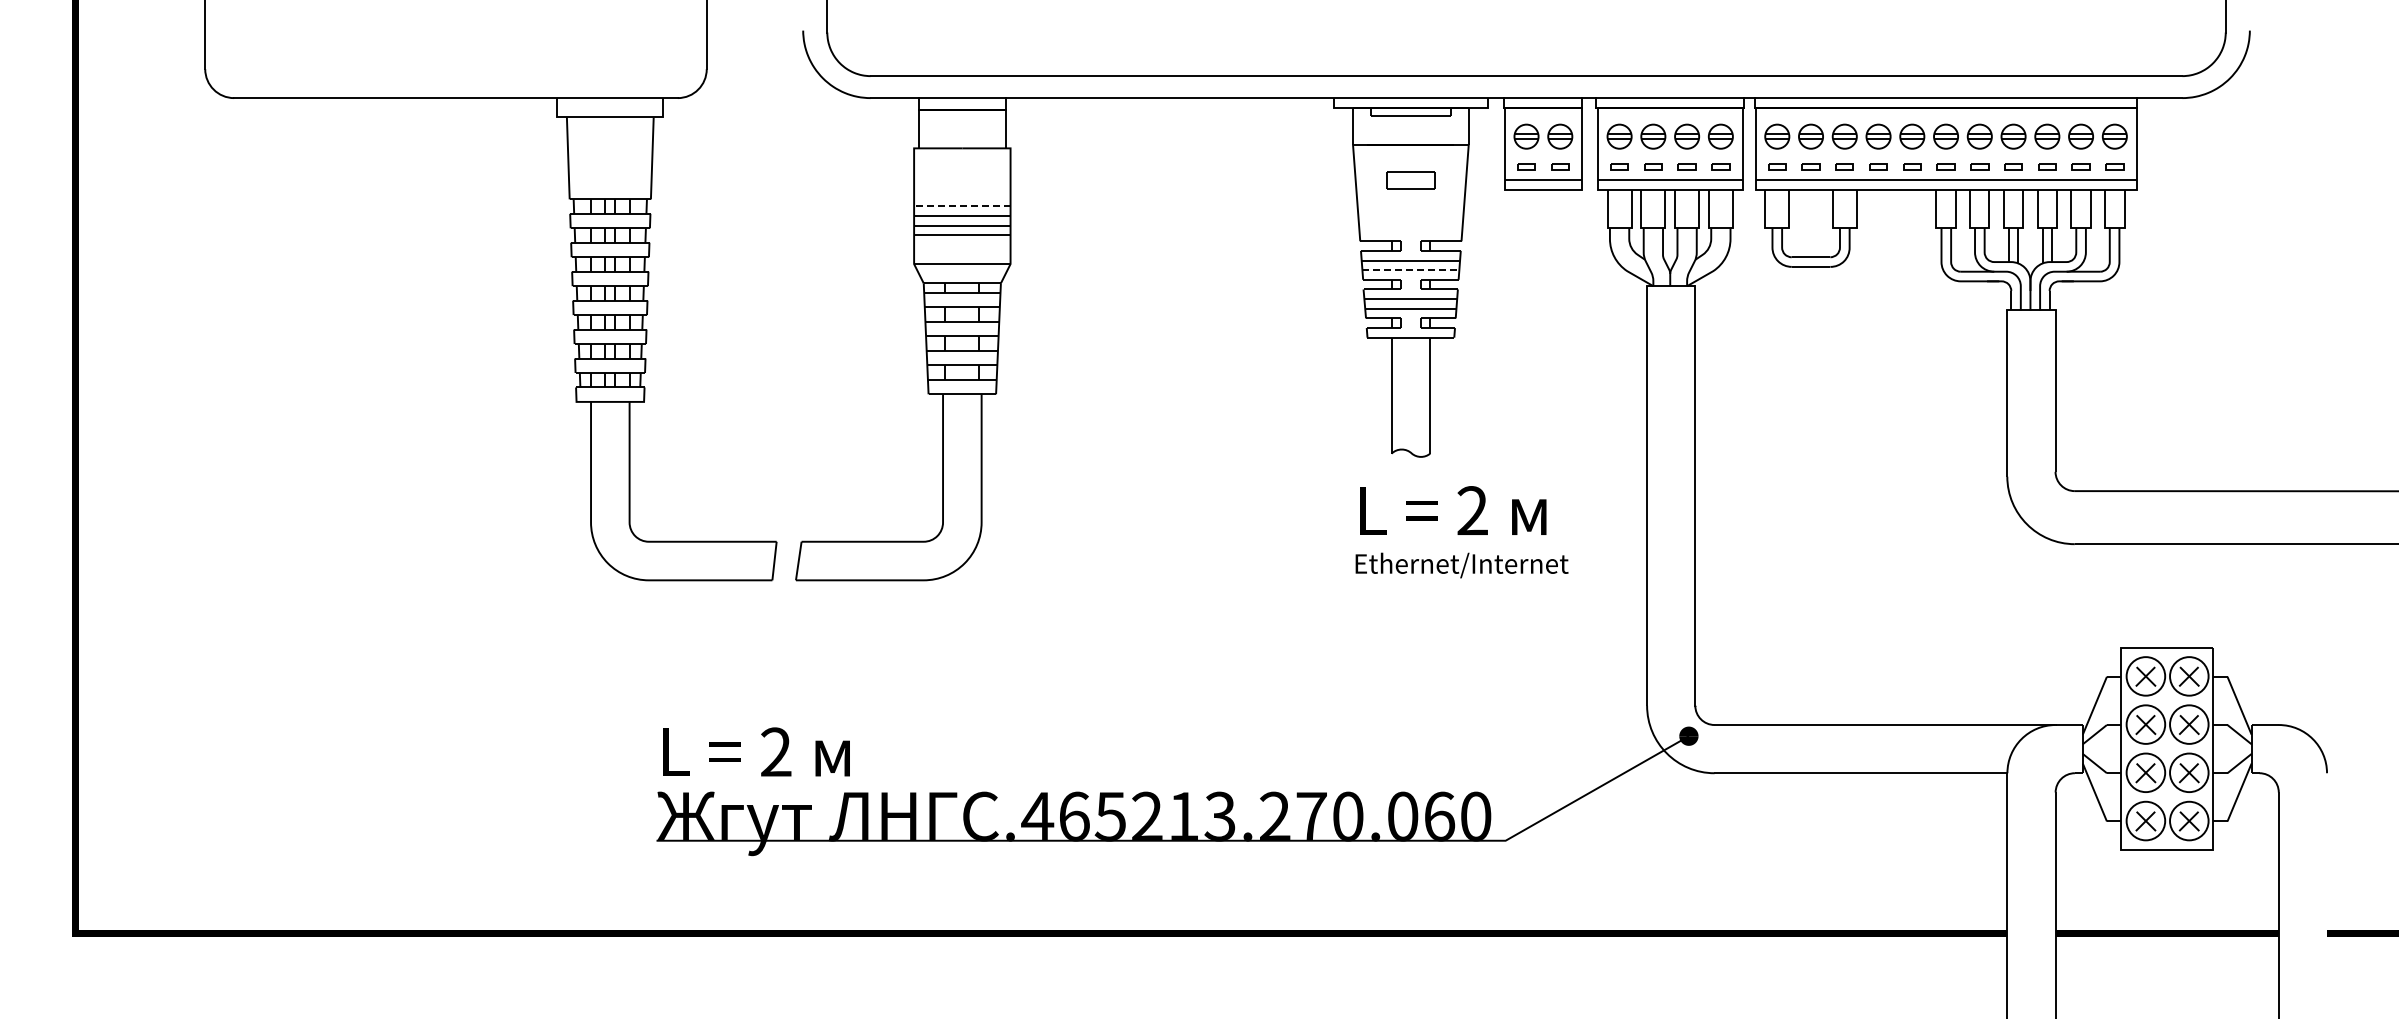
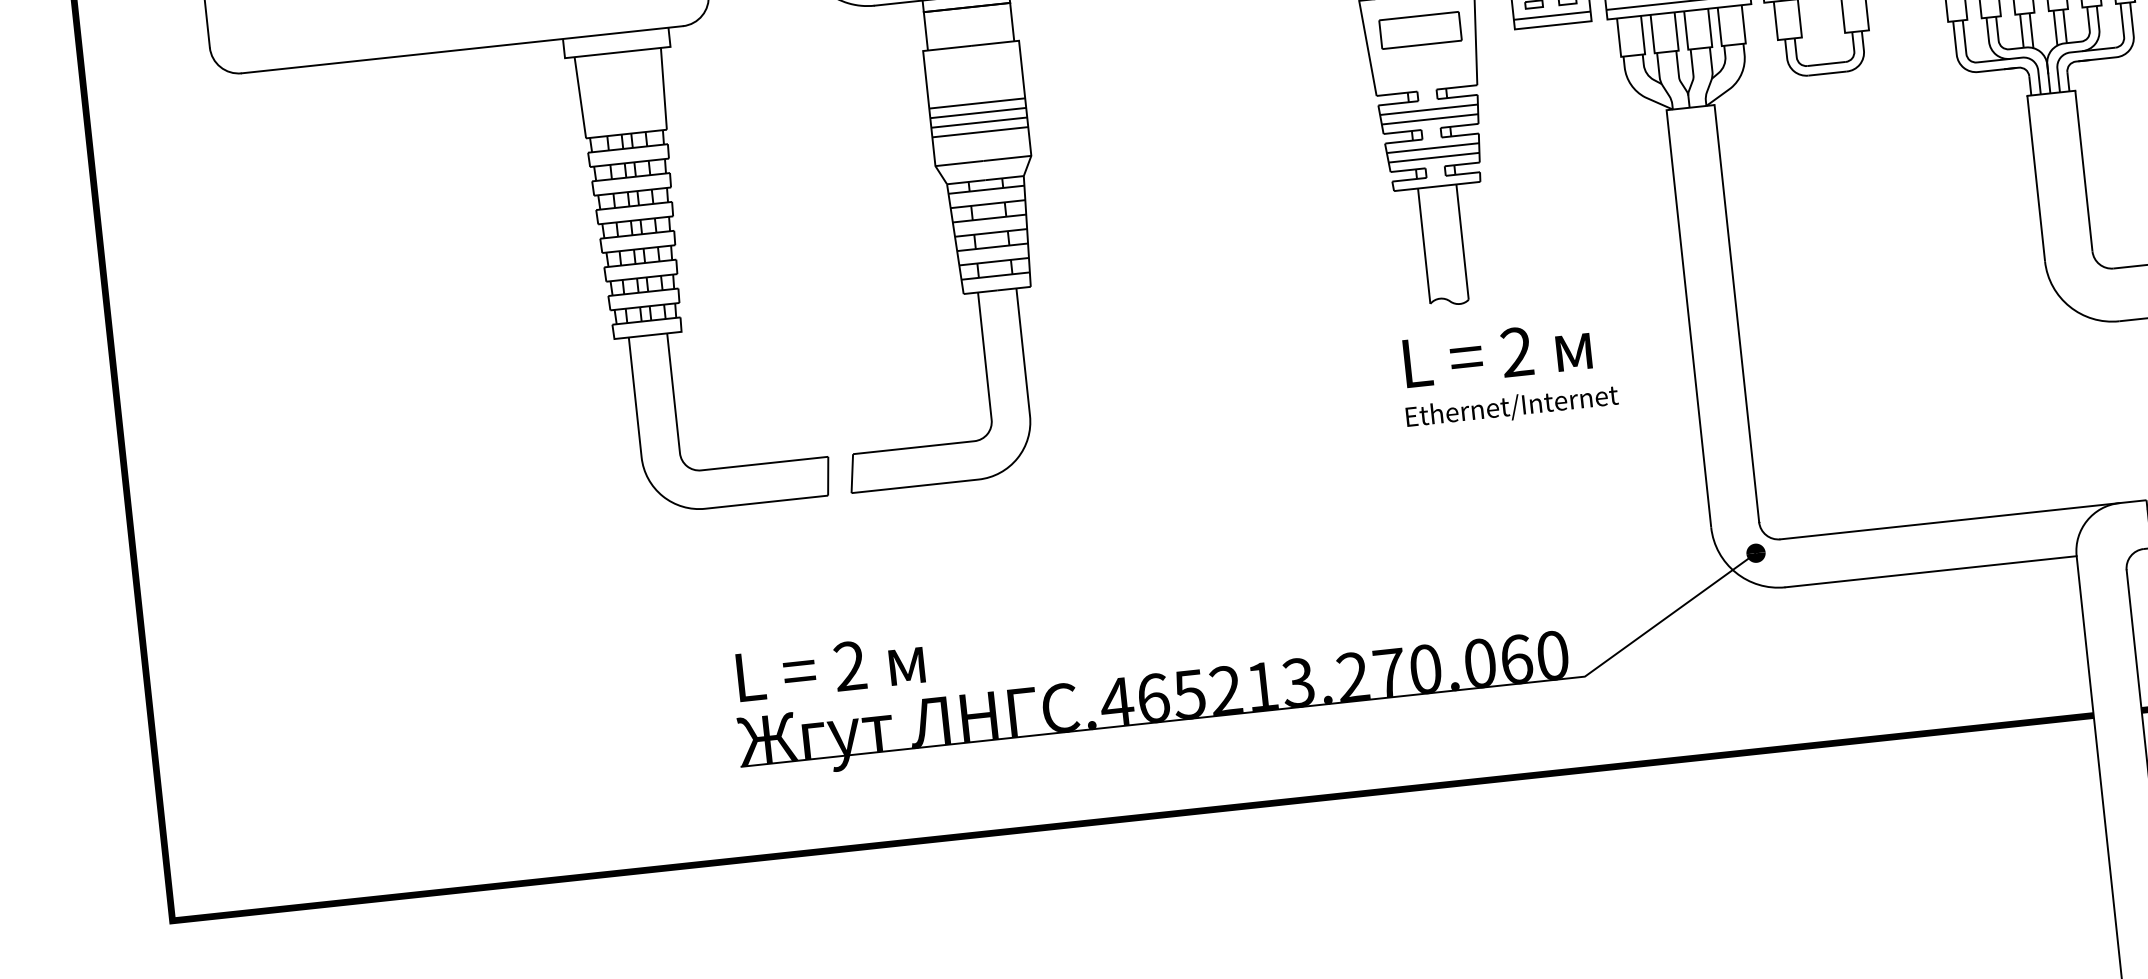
part: (1410, 180) -> (1420, 30), size x1.67
line: (961, 206) -> (976, 103), dashed -> solid
line: (1411, 270) -> (1430, 119), dashed -> solid

